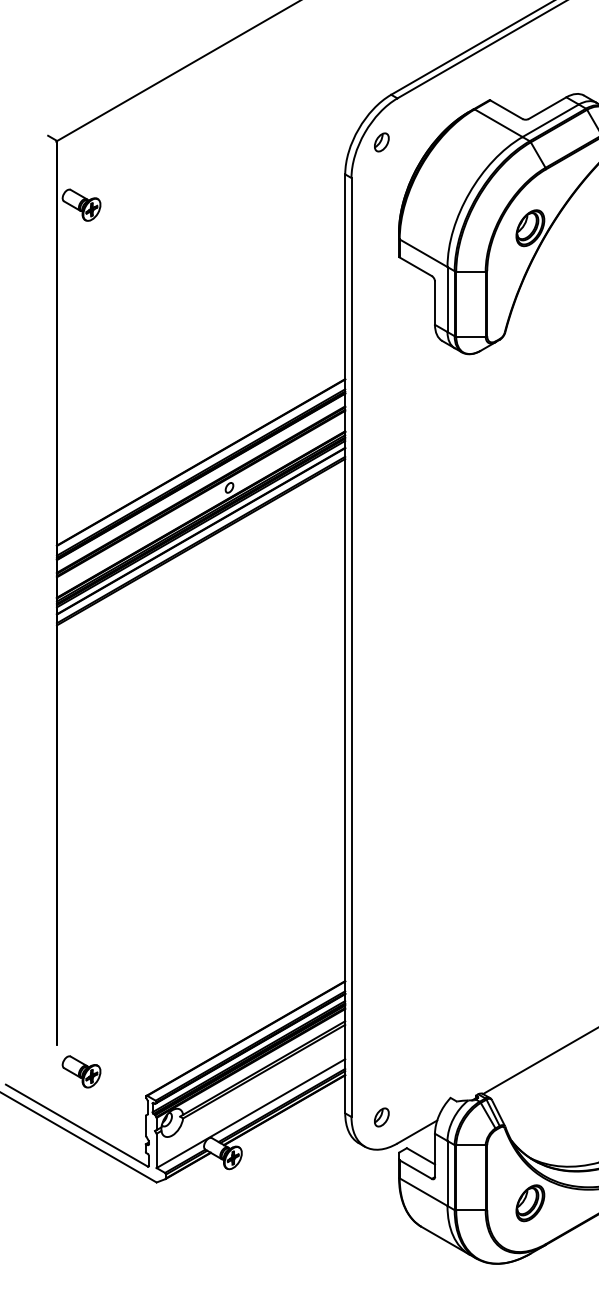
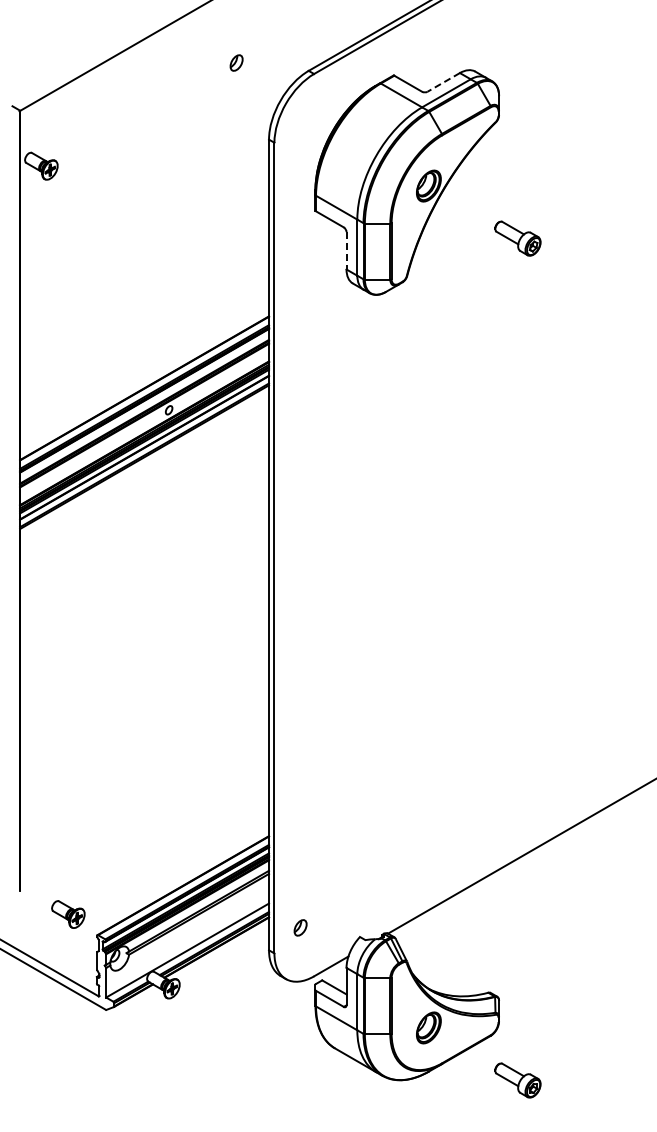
line: (547, 108) -> (443, 82), solid -> dashed
part: (381, 141) -> (236, 62), moved
line: (434, 302) -> (346, 250), solid -> dashed
part: (81, 1071) -> (68, 914), moved
part: (381, 1117) -> (300, 927), moved

